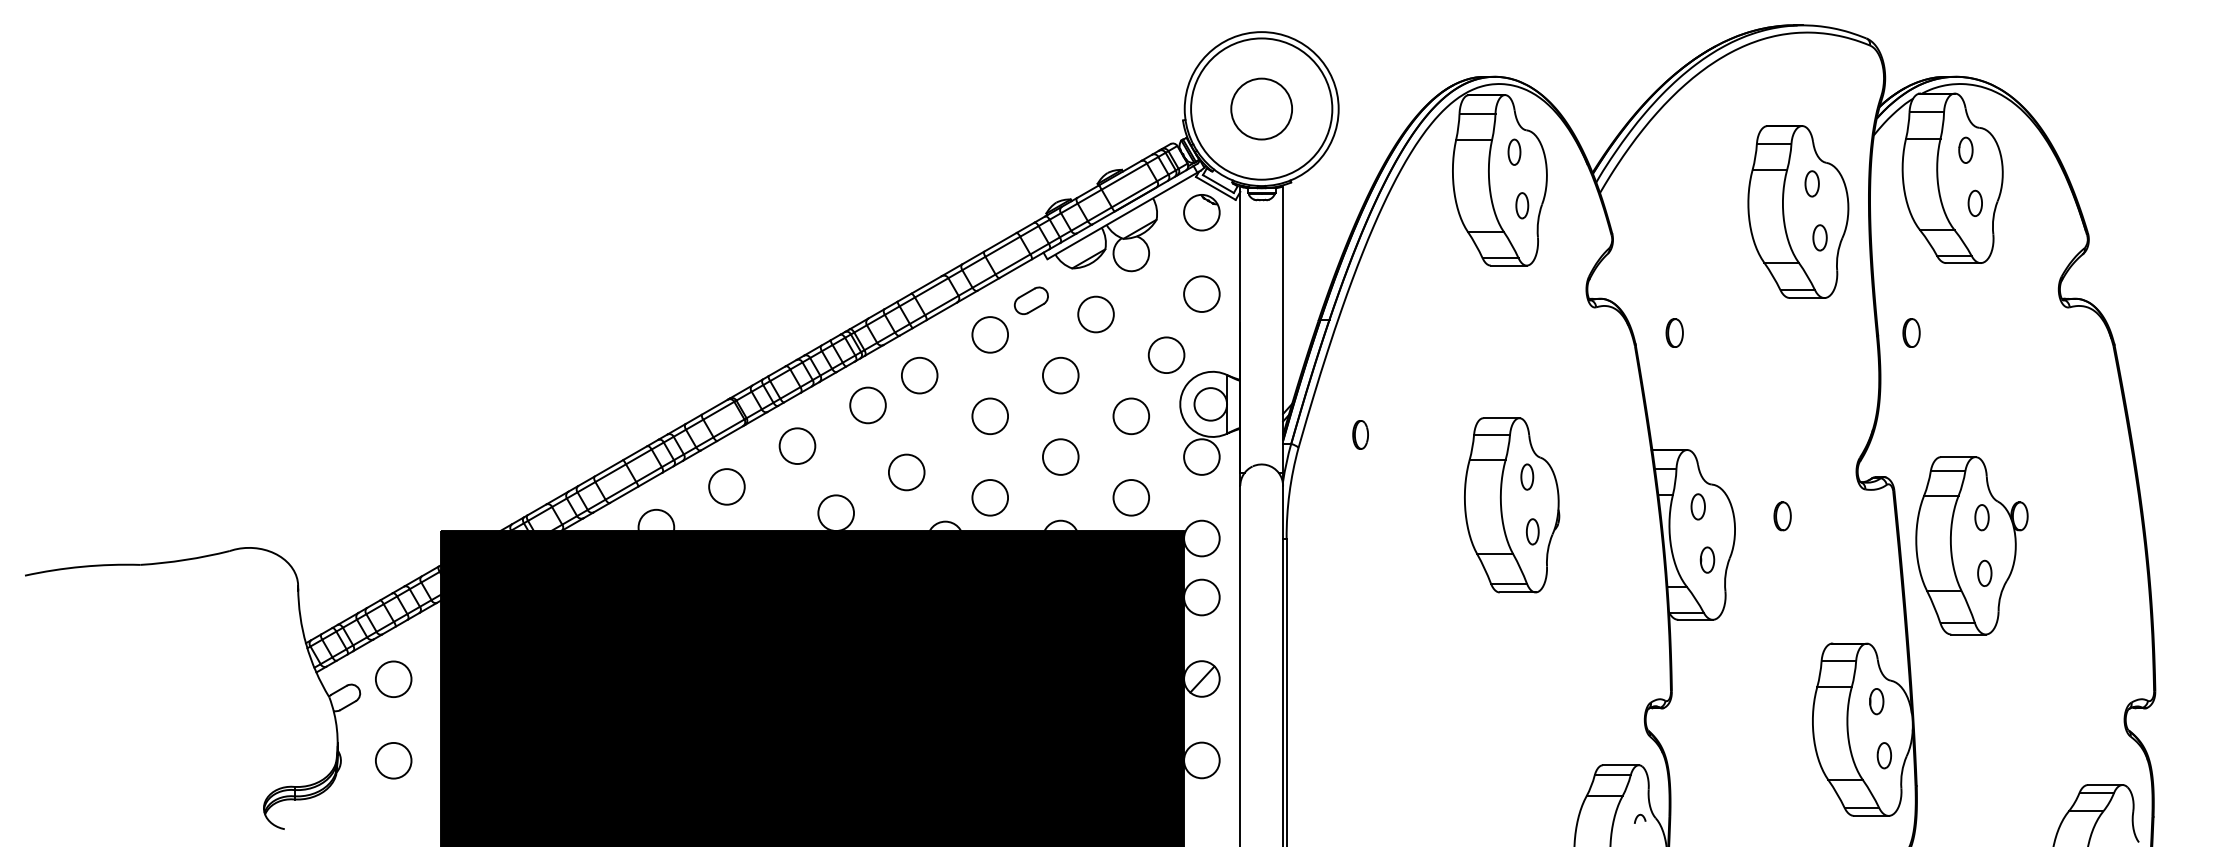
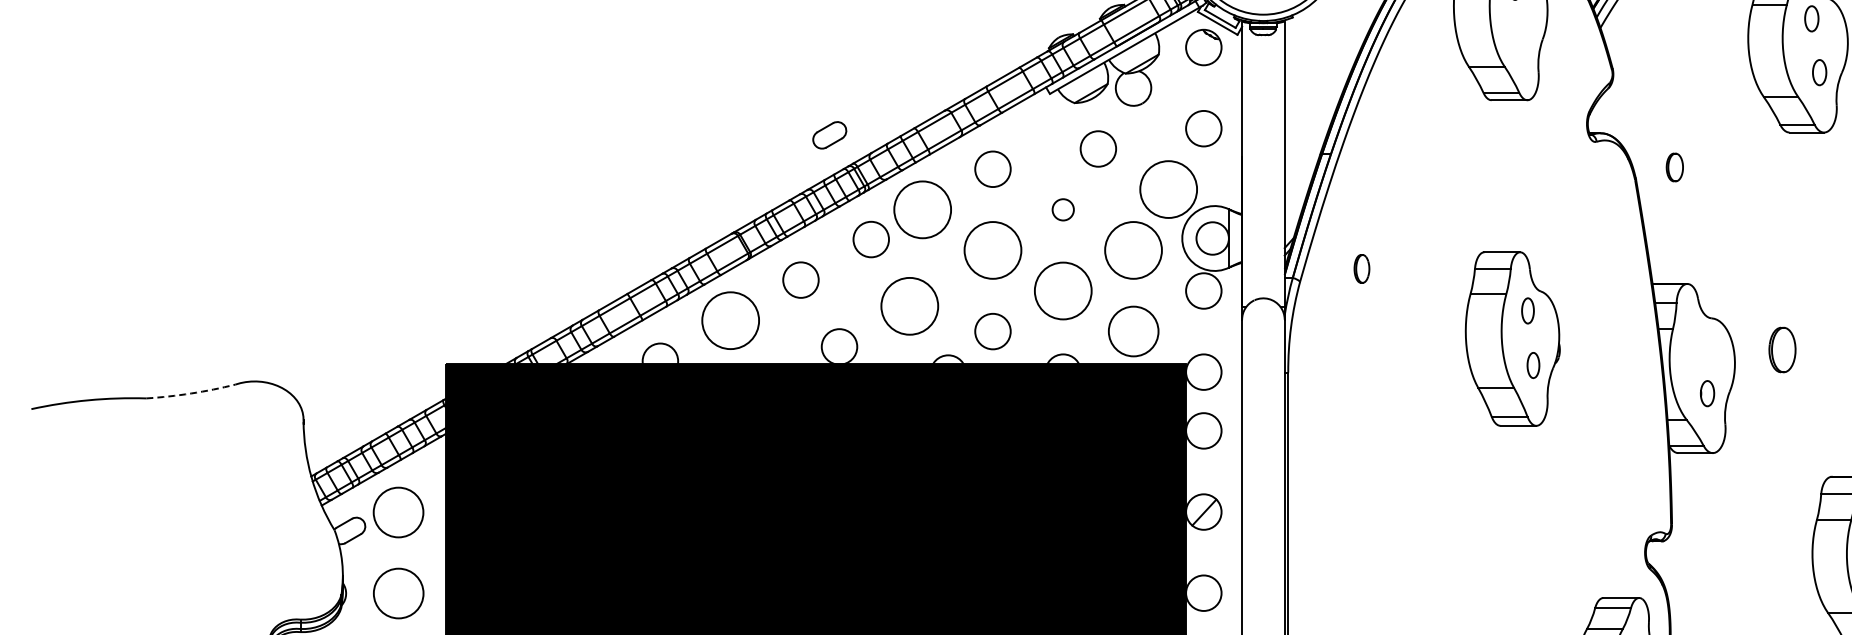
part: (1522, 205) -> (1523, 40), removed
part: (1030, 300) -> (828, 135), moved
circle: (1166, 355) -> (1168, 189), size x1.6
circle: (919, 375) -> (922, 209), size x1.6
circle: (1060, 375) -> (1062, 209), size x0.6
circle: (990, 416) -> (993, 250), size x1.6
circle: (1131, 416) -> (1133, 250), size x1.6
circle: (1060, 456) -> (1062, 290), size x1.6
circle: (906, 472) -> (909, 306), size x1.6
circle: (726, 486) -> (730, 320), size x1.6
circle: (1130, 497) -> (1132, 331), size x1.4
part: (1697, 506) -> (1697, 340), removed
part: (1782, 516) -> (1782, 350), size x1.6
arc: (185, 559) -> (191, 393), solid -> dashed
circle: (393, 678) -> (398, 511), size x1.4
circle: (393, 760) -> (398, 593), size x1.4

